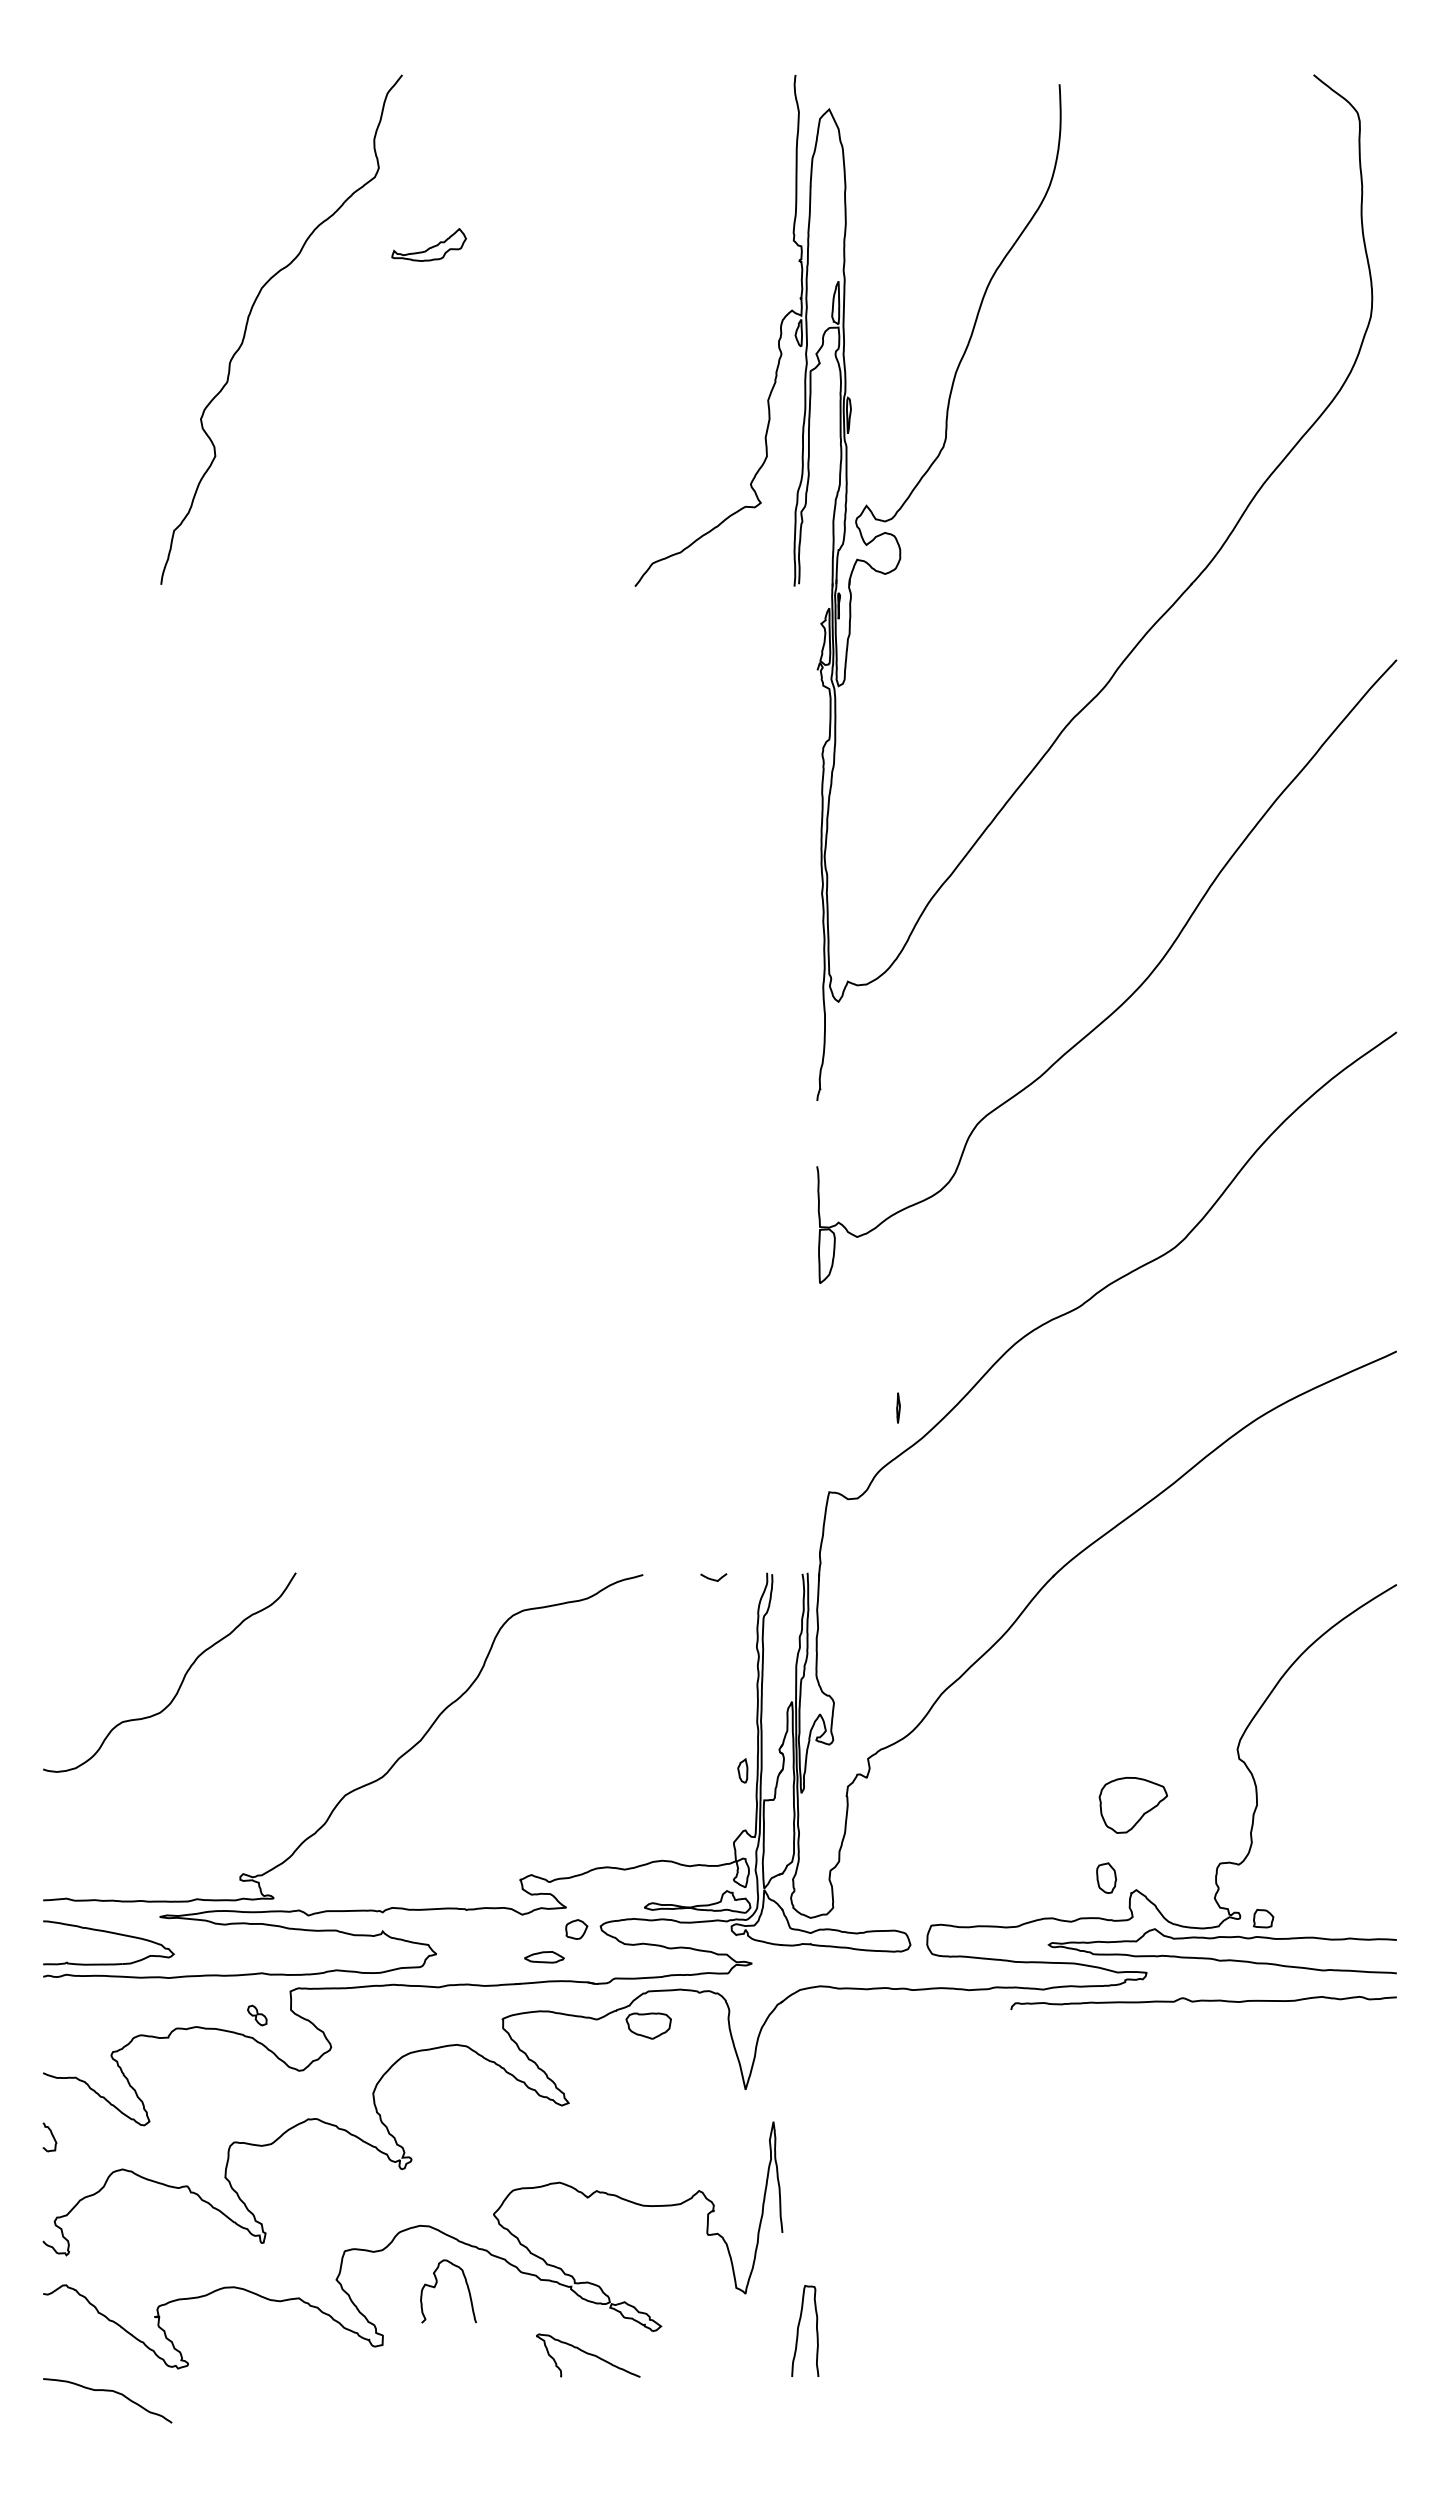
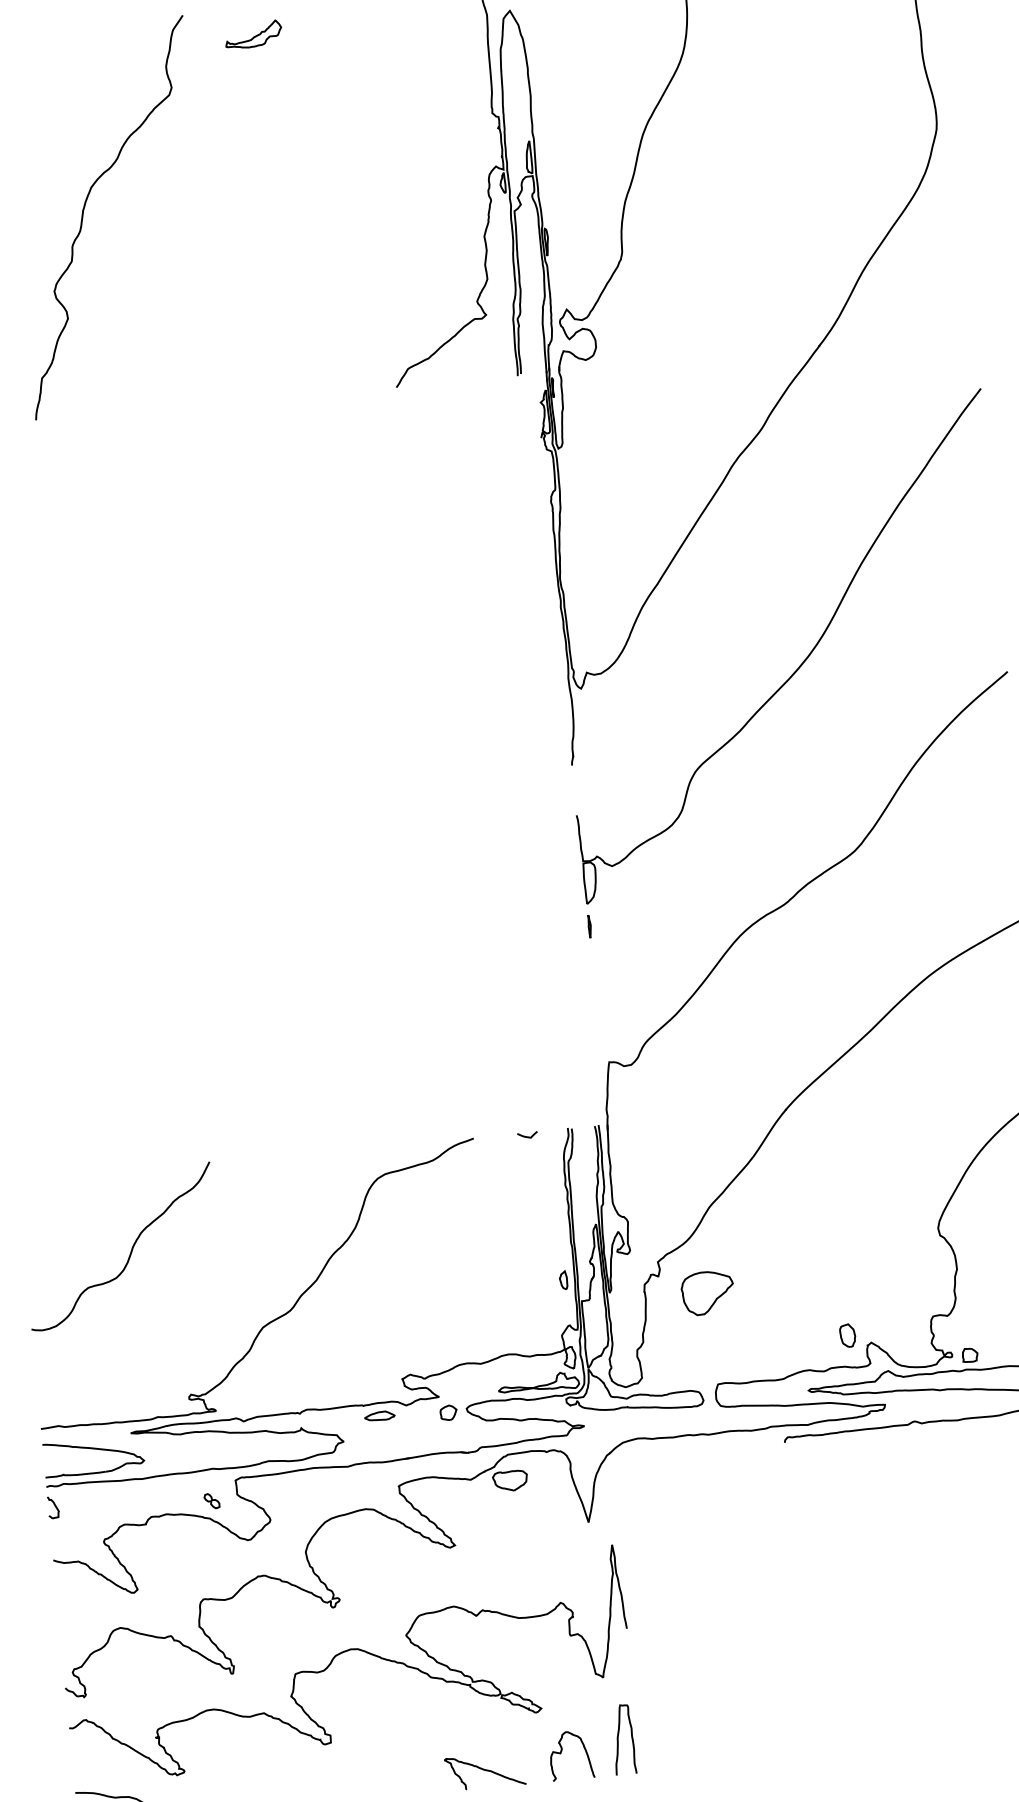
part: (428, 244) -> (253, 34), moved
line: (898, 1407) -> (589, 926), moved
part: (1132, 1805) -> (707, 1293), moved
part: (544, 1957) -> (379, 1416), moved
part: (49, 2137) -> (53, 1507), moved
curve: (436, 2285) -> (561, 1751), moved
curve: (799, 2327) -> (618, 1737), moved
curve: (588, 2354) -> (485, 1770), moved

